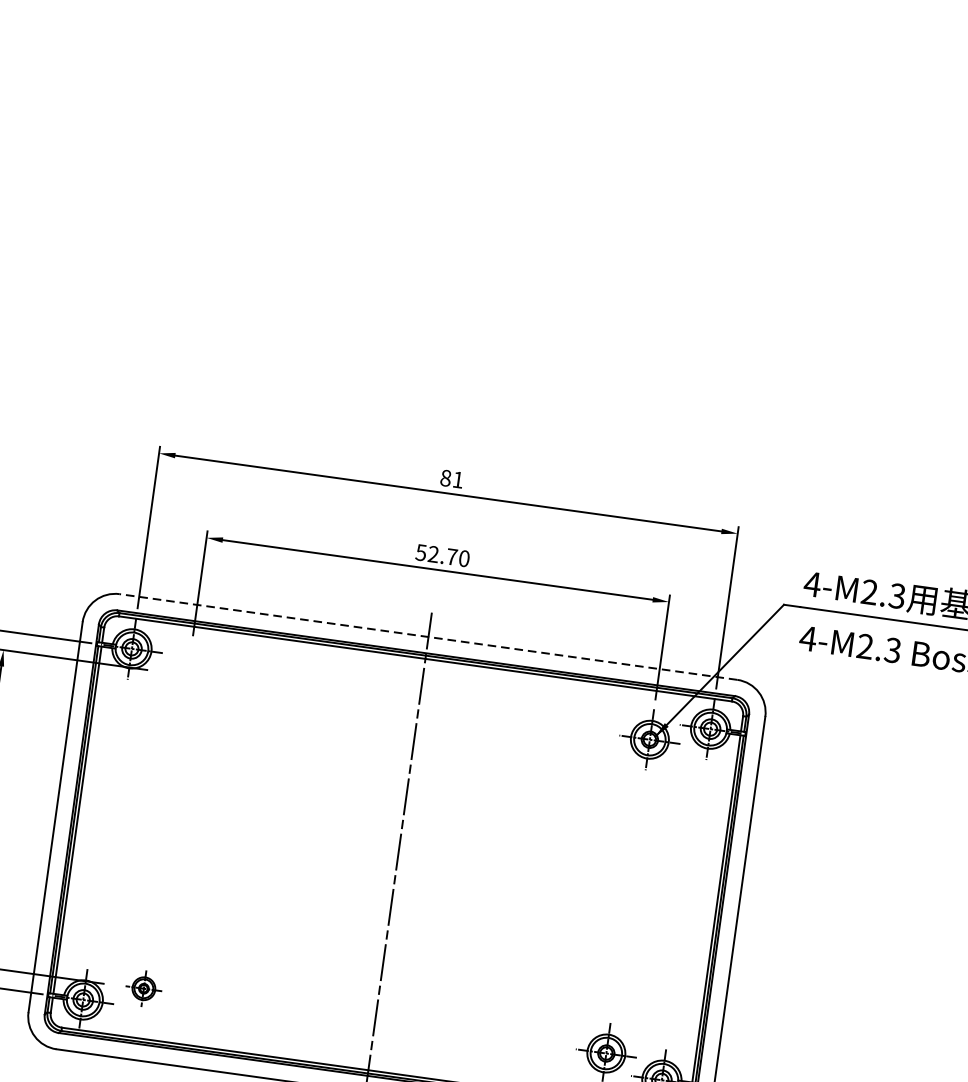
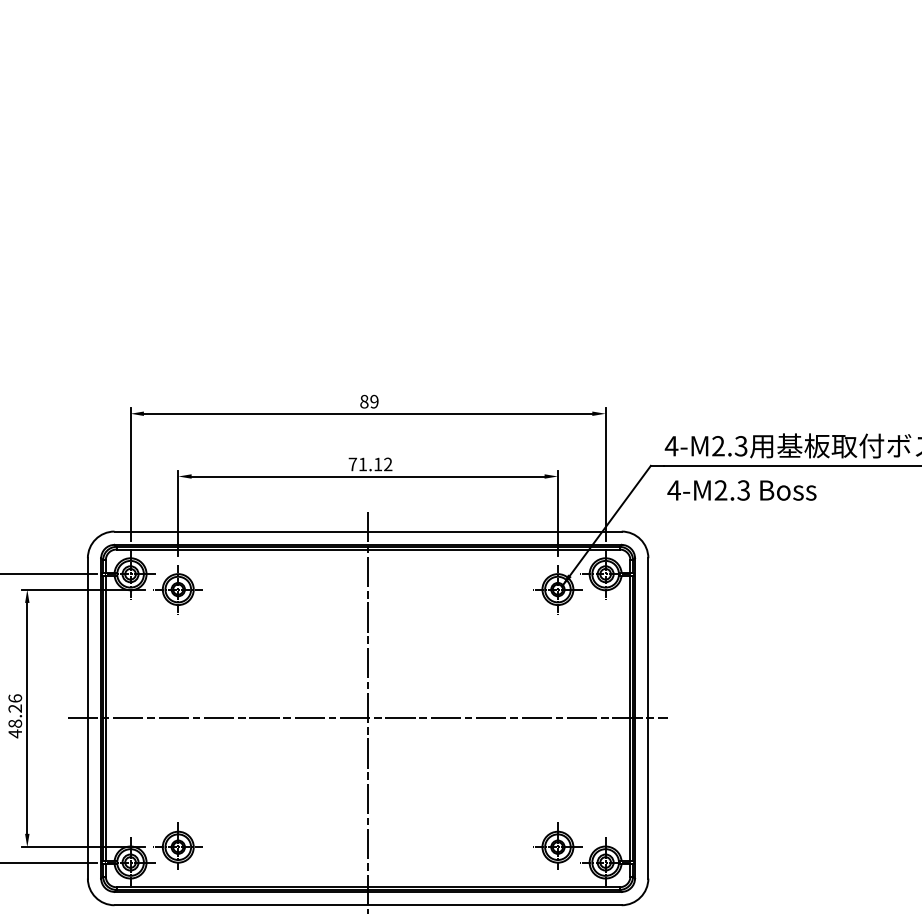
text: (458, 479) -> (374, 401), 81 -> 89
text: (442, 555) -> (370, 464), 52.70 -> 71.12
line: (428, 636) -> (368, 531), dashed -> solid
part: (186, 675) -> (177, 589), added
line: (396, 864) -> (367, 718), added
part: (143, 987) -> (177, 845), size x1.67

